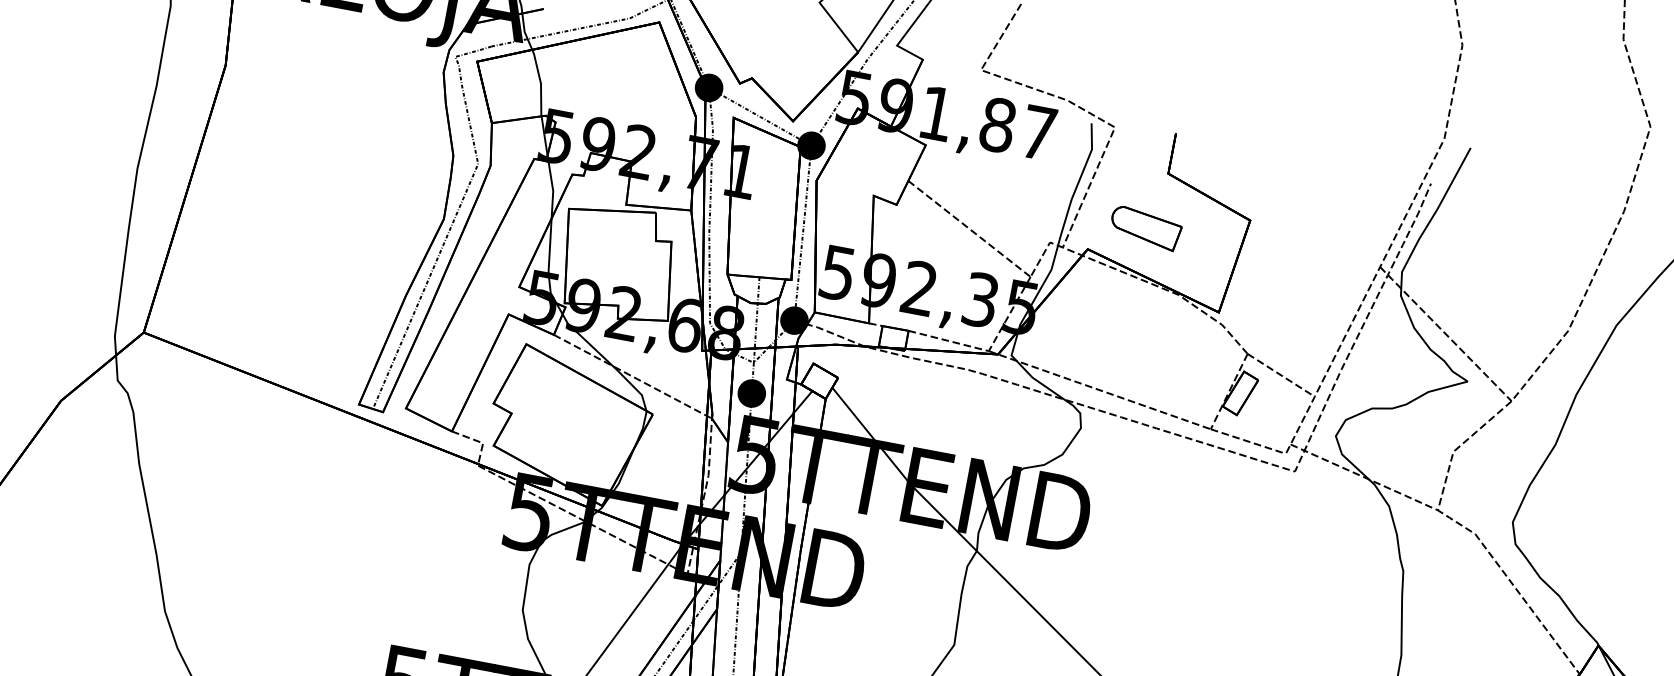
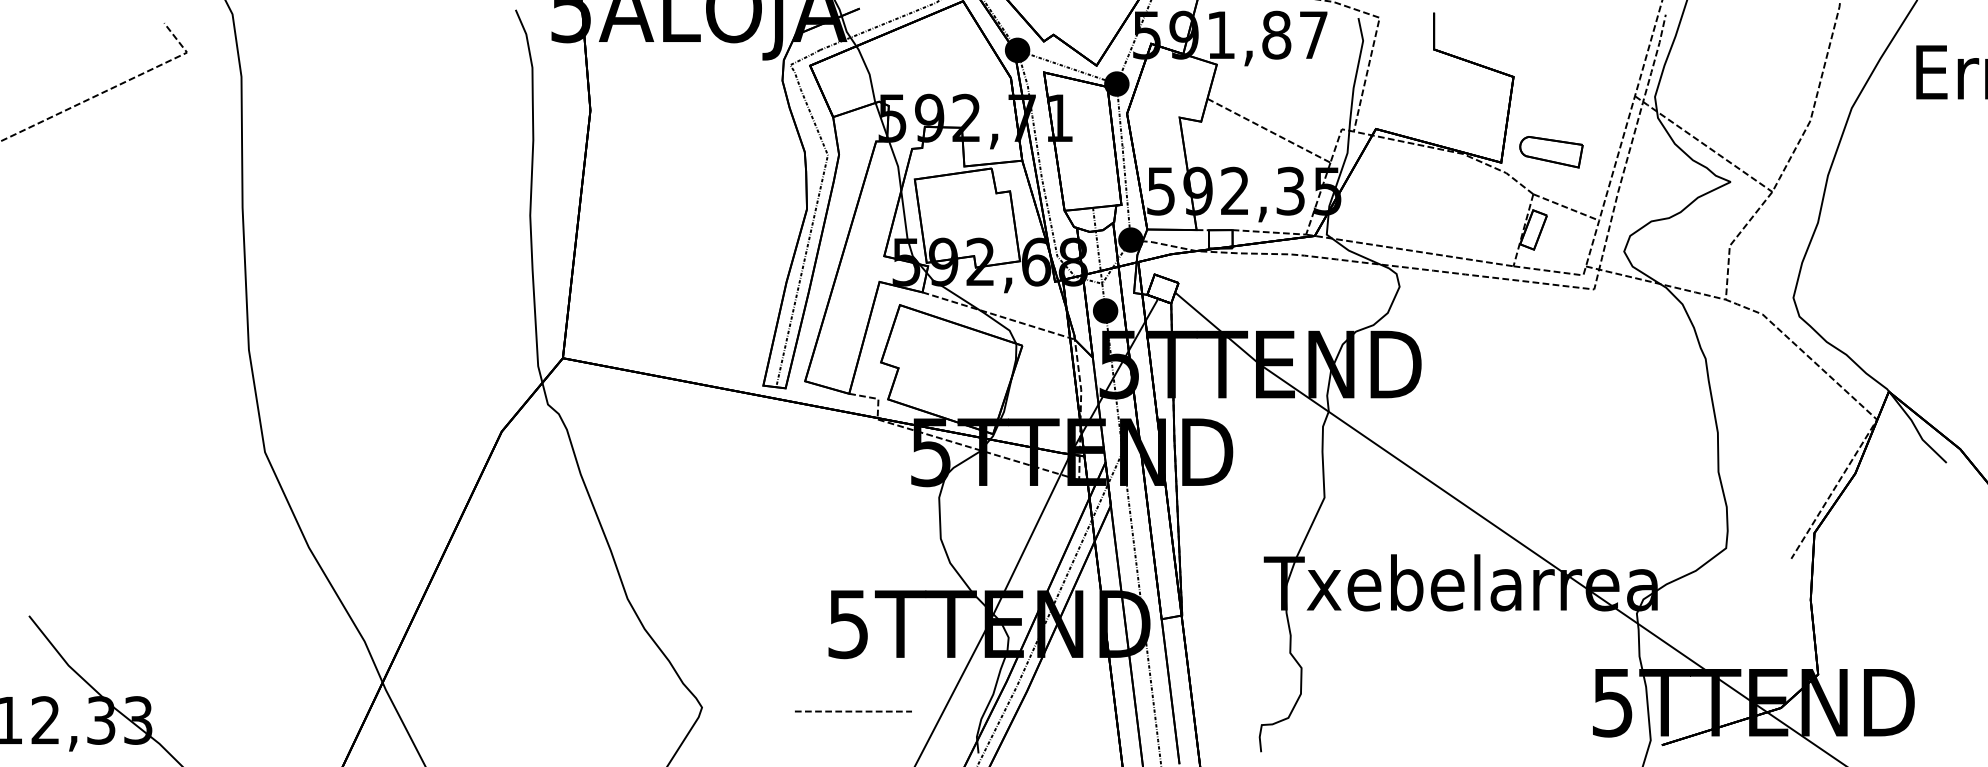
part: (1145, 228) -> (1551, 152), moved

